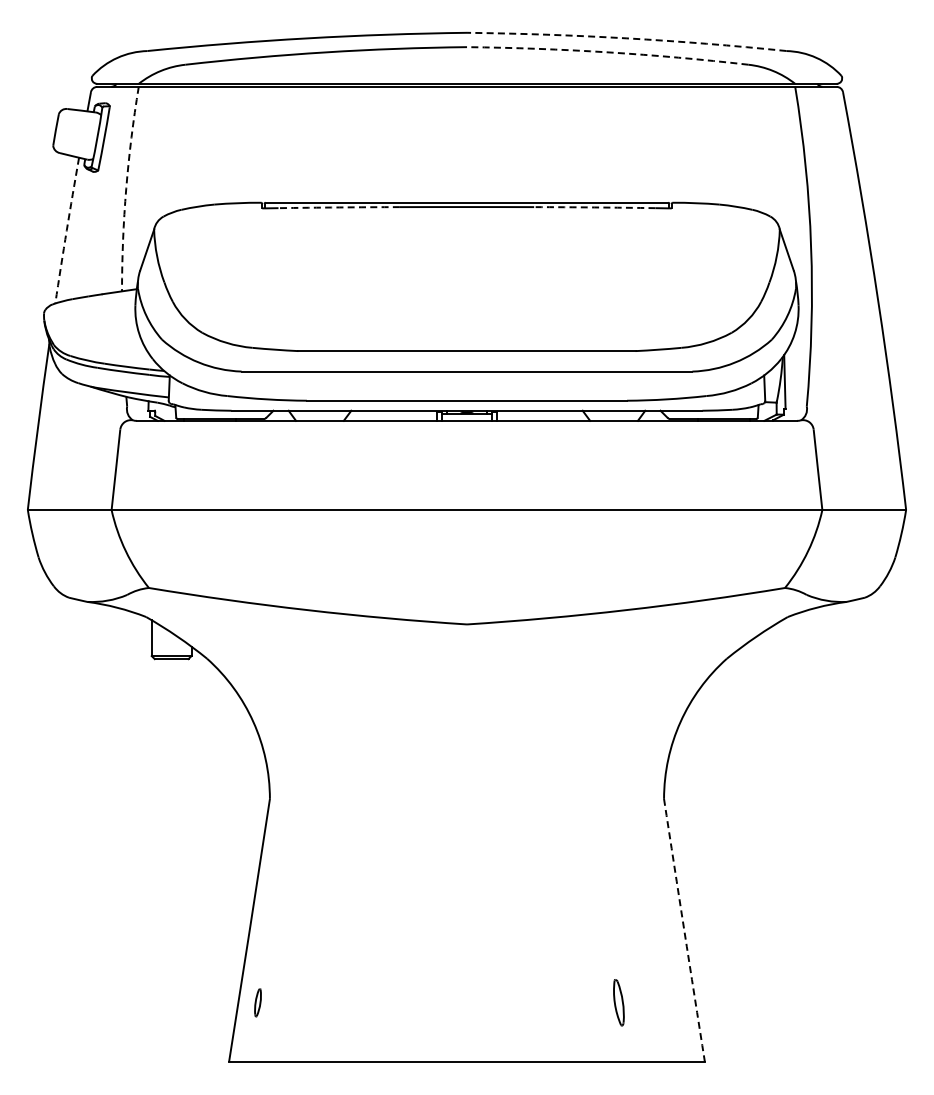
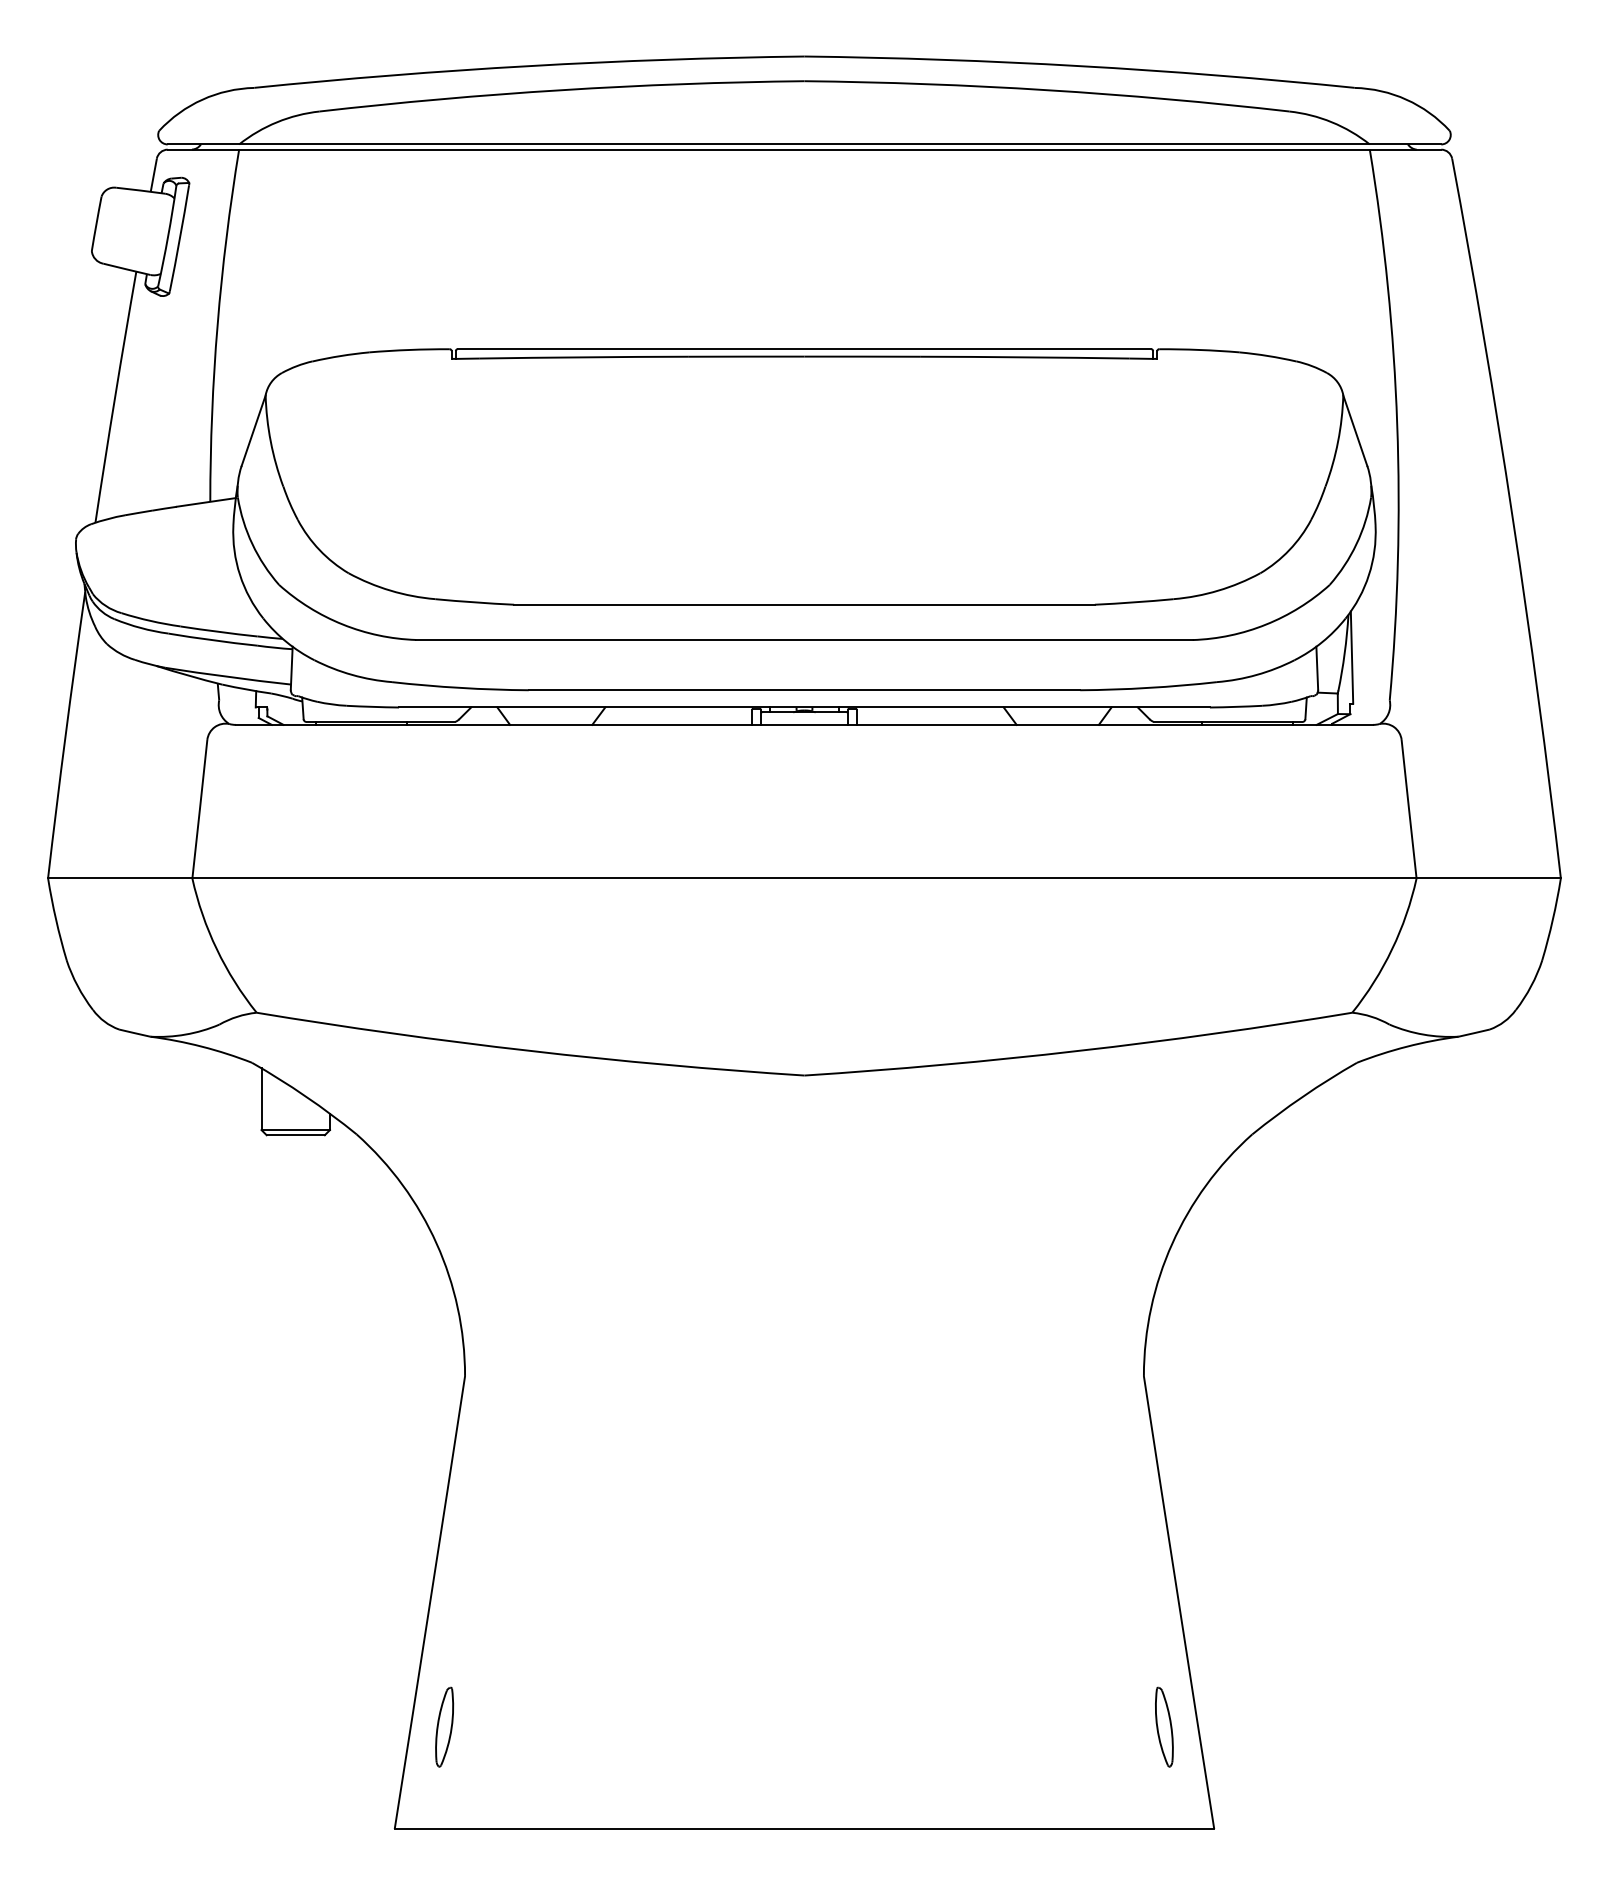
arc: (626, 38) -> (1079, 66), dashed -> solid
arc: (607, 52) -> (1046, 90), dashed -> solid
arc: (126, 188) -> (218, 324), dashed -> solid
arc: (339, 207) -> (584, 357), dashed -> solid
arc: (594, 207) -> (1024, 357), dashed -> solid
arc: (66, 230) -> (114, 396), dashed -> solid
arc: (684, 930) -> (1179, 1602), dashed -> solid
part: (257, 1002) -> (443, 1726), size x1.67
part: (618, 1002) -> (1163, 1726), moved

